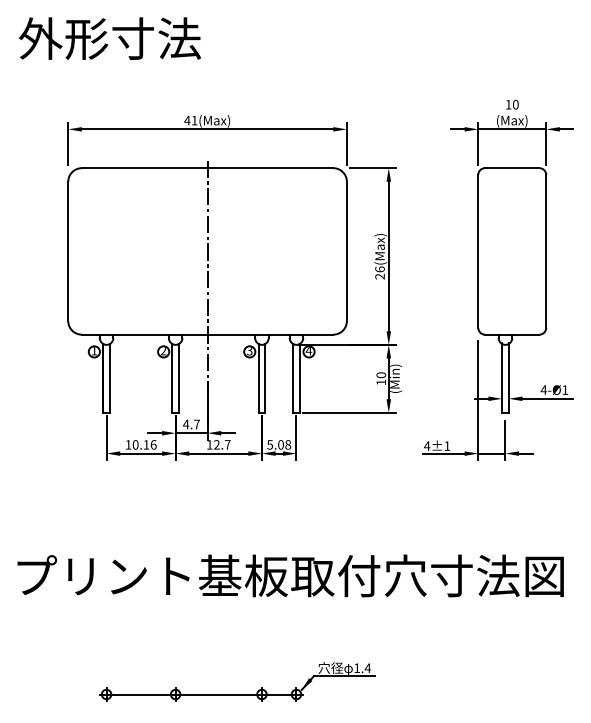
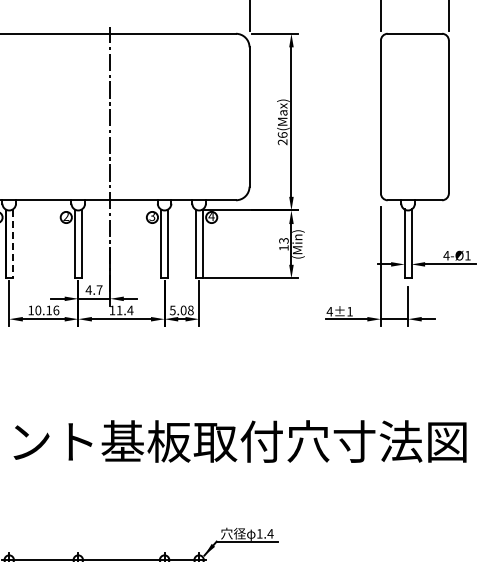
text: (381, 375) -> (284, 241), 10 -> 13
line: (109, 378) -> (12, 244), solid -> dashed
text: (222, 444) -> (125, 310), 12.7 -> 11.4

